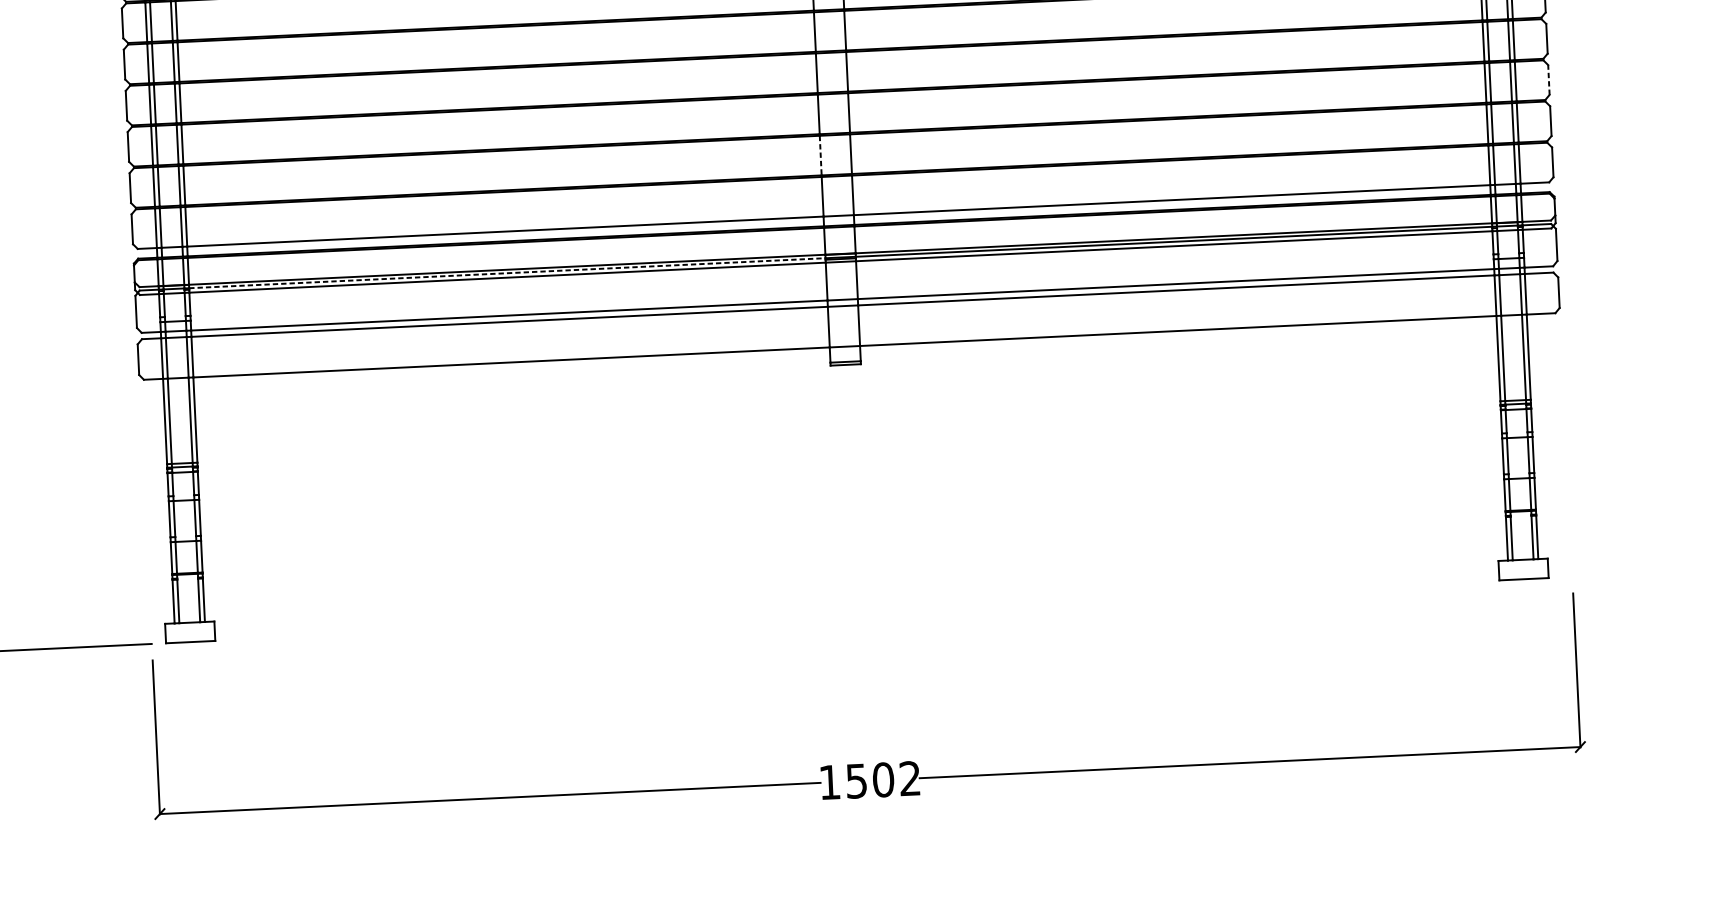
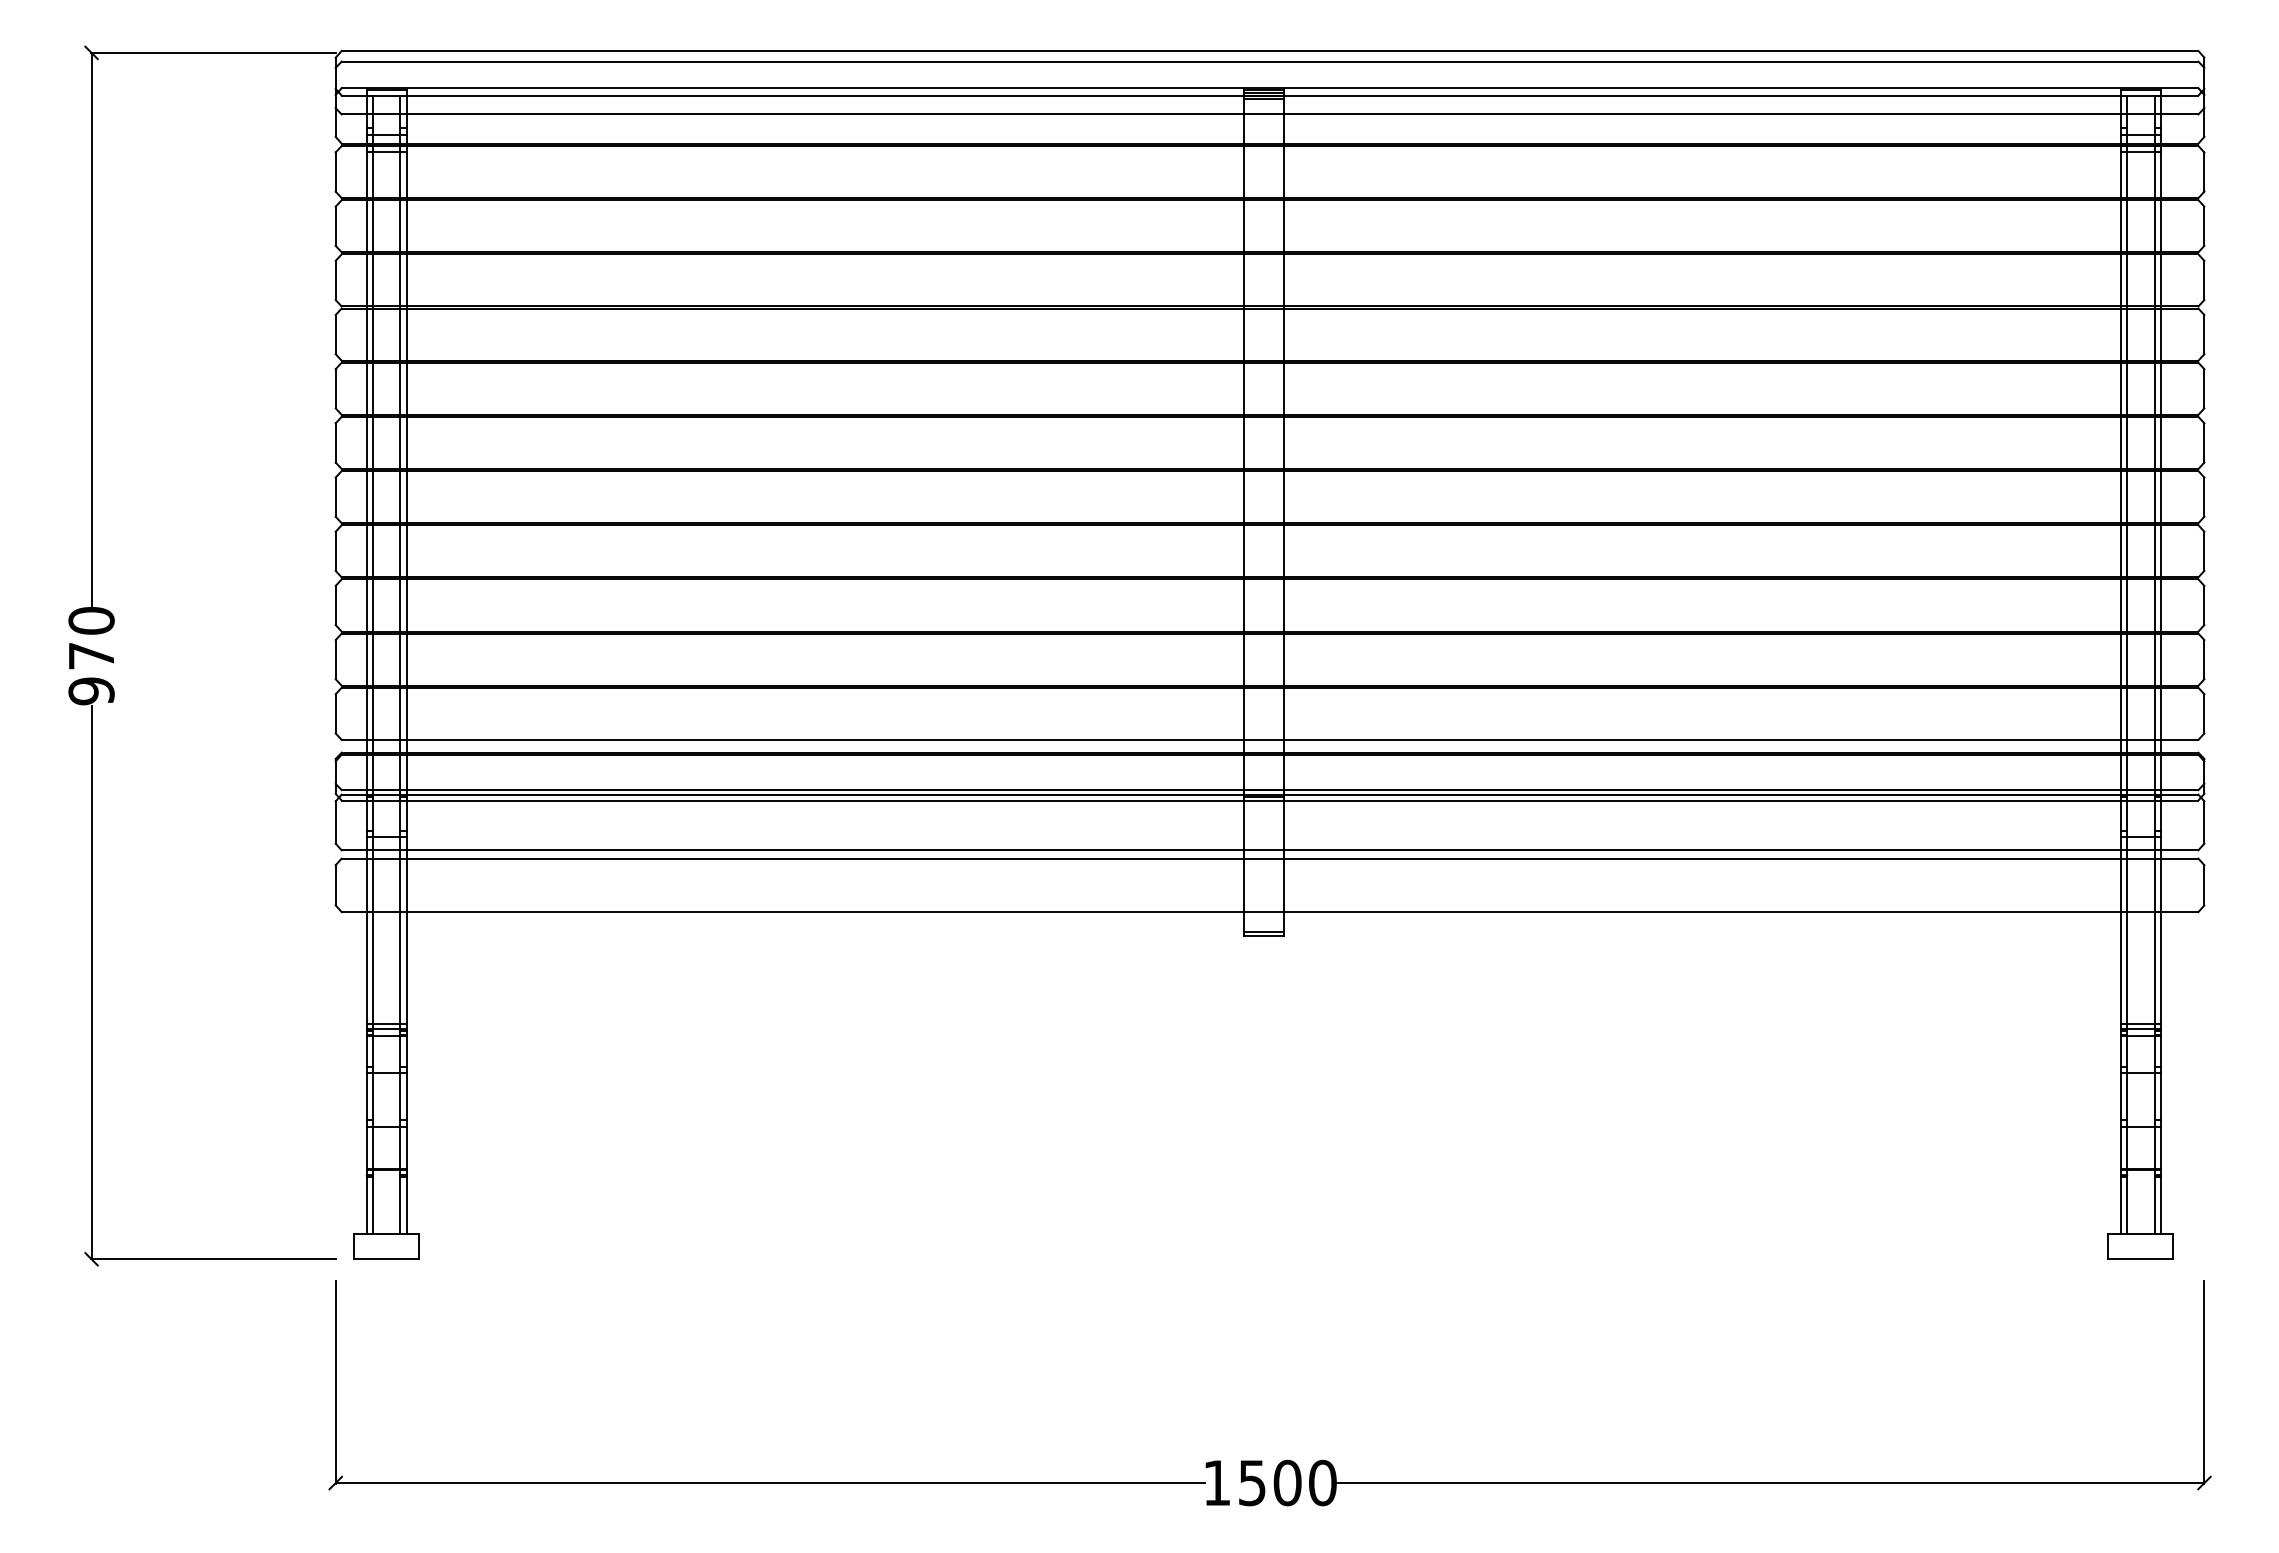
line: (1548, 79) -> (2204, 605), dashed -> solid
line: (820, 156) -> (1243, 660), dashed -> solid
line: (507, 273) -> (825, 794), dashed -> solid
text: (909, 778) -> (1322, 1482), 1502 -> 1500

